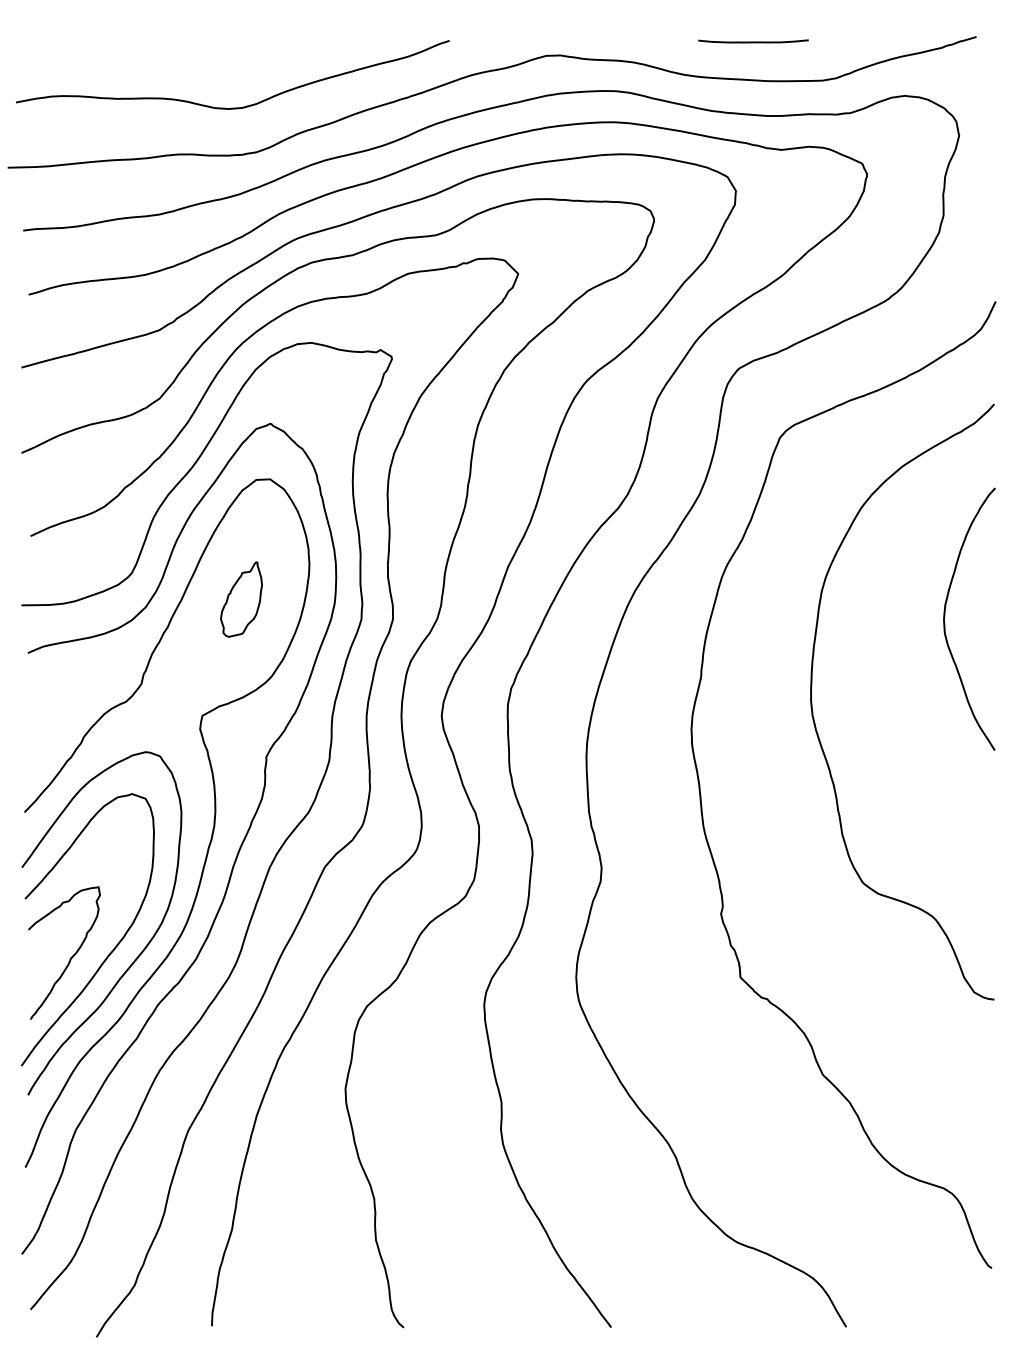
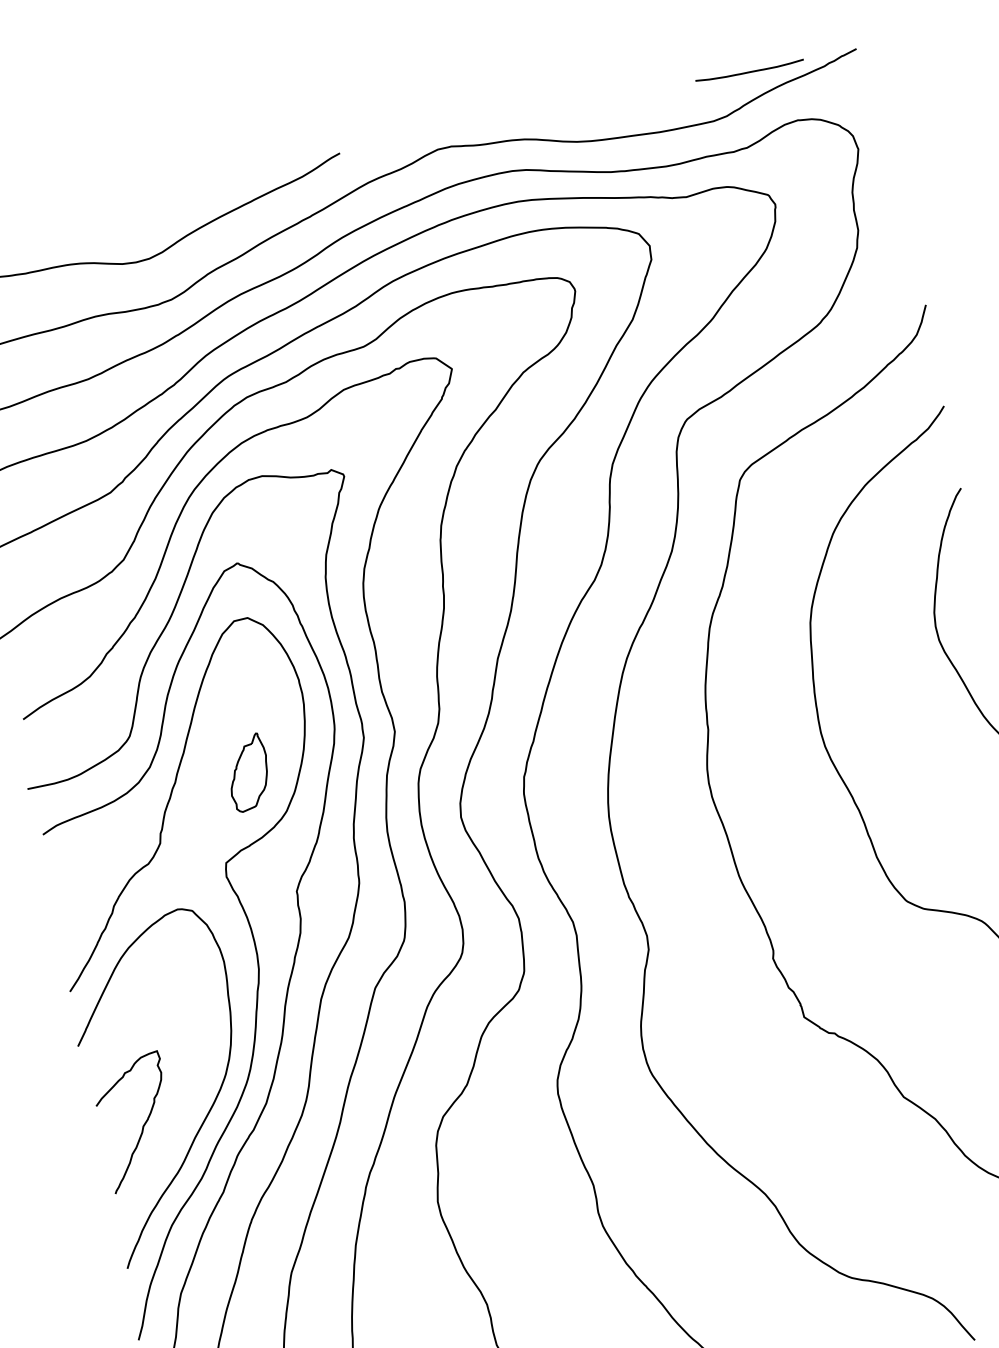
curve: (753, 41) -> (749, 71), moved
part: (241, 599) -> (248, 772), moved
curve: (112, 949) -> (182, 1109), removed

